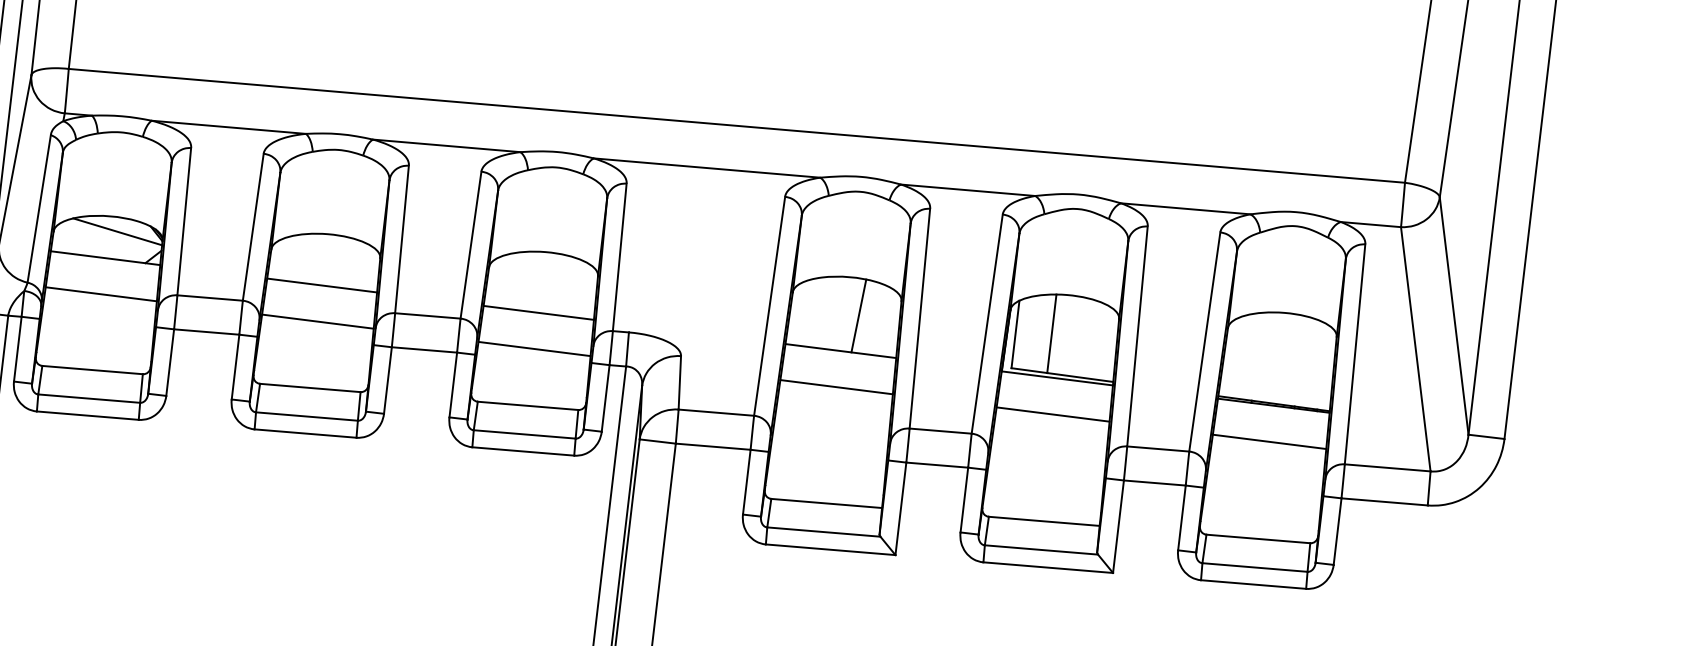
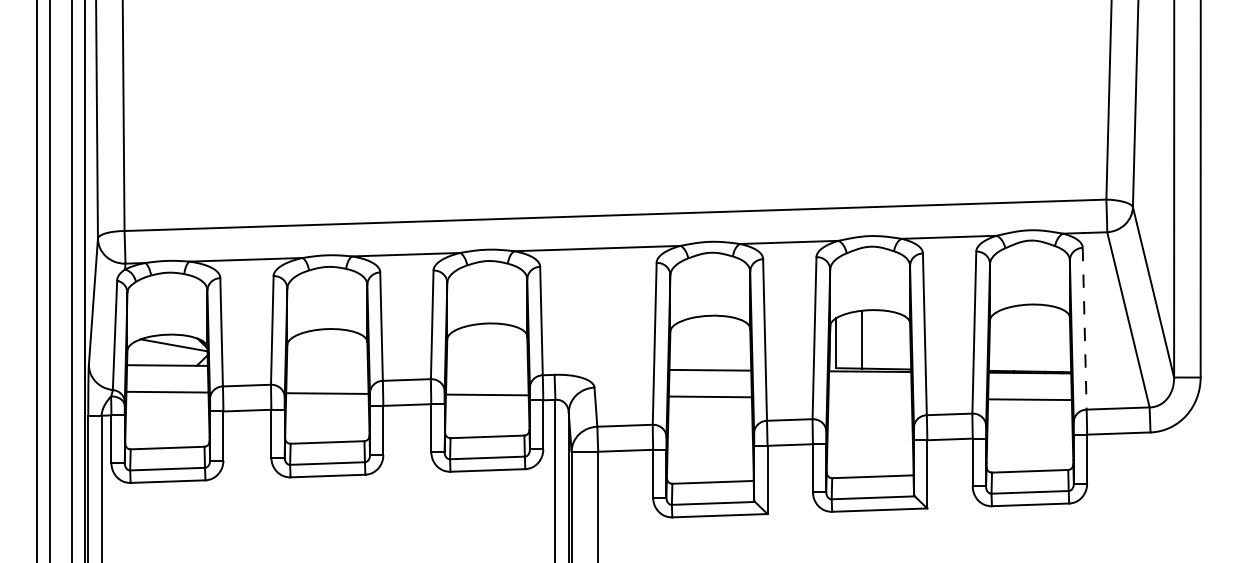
line: (321, 284) -> (326, 366), removed
line: (539, 311) -> (487, 367), removed
line: (858, 316) -> (720, 343), removed
line: (1354, 354) -> (1084, 328), solid -> dashed
line: (1052, 413) -> (869, 397), removed

